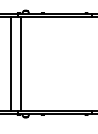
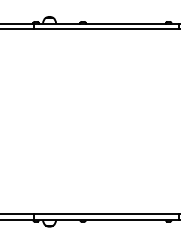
line: (10, 63) -> (19, 120), removed
line: (21, 63) -> (41, 120), removed

